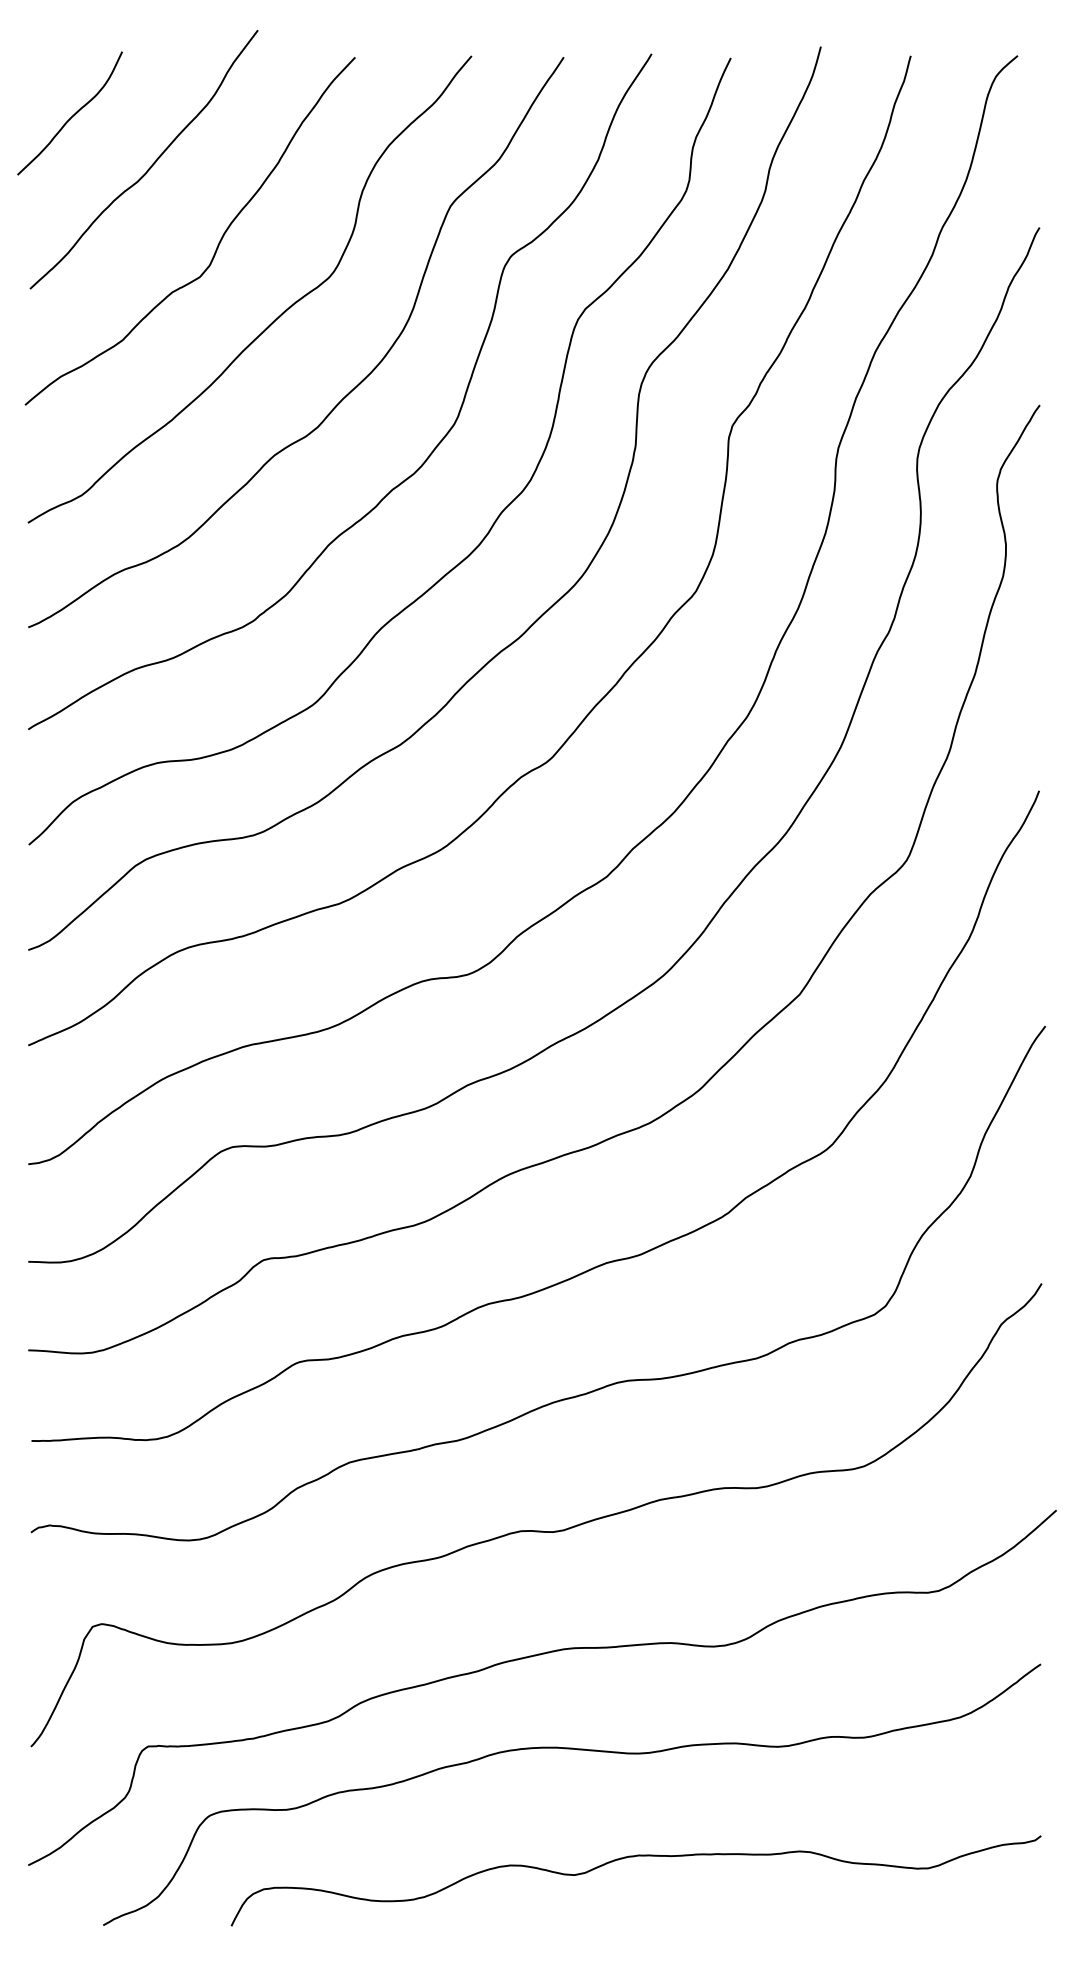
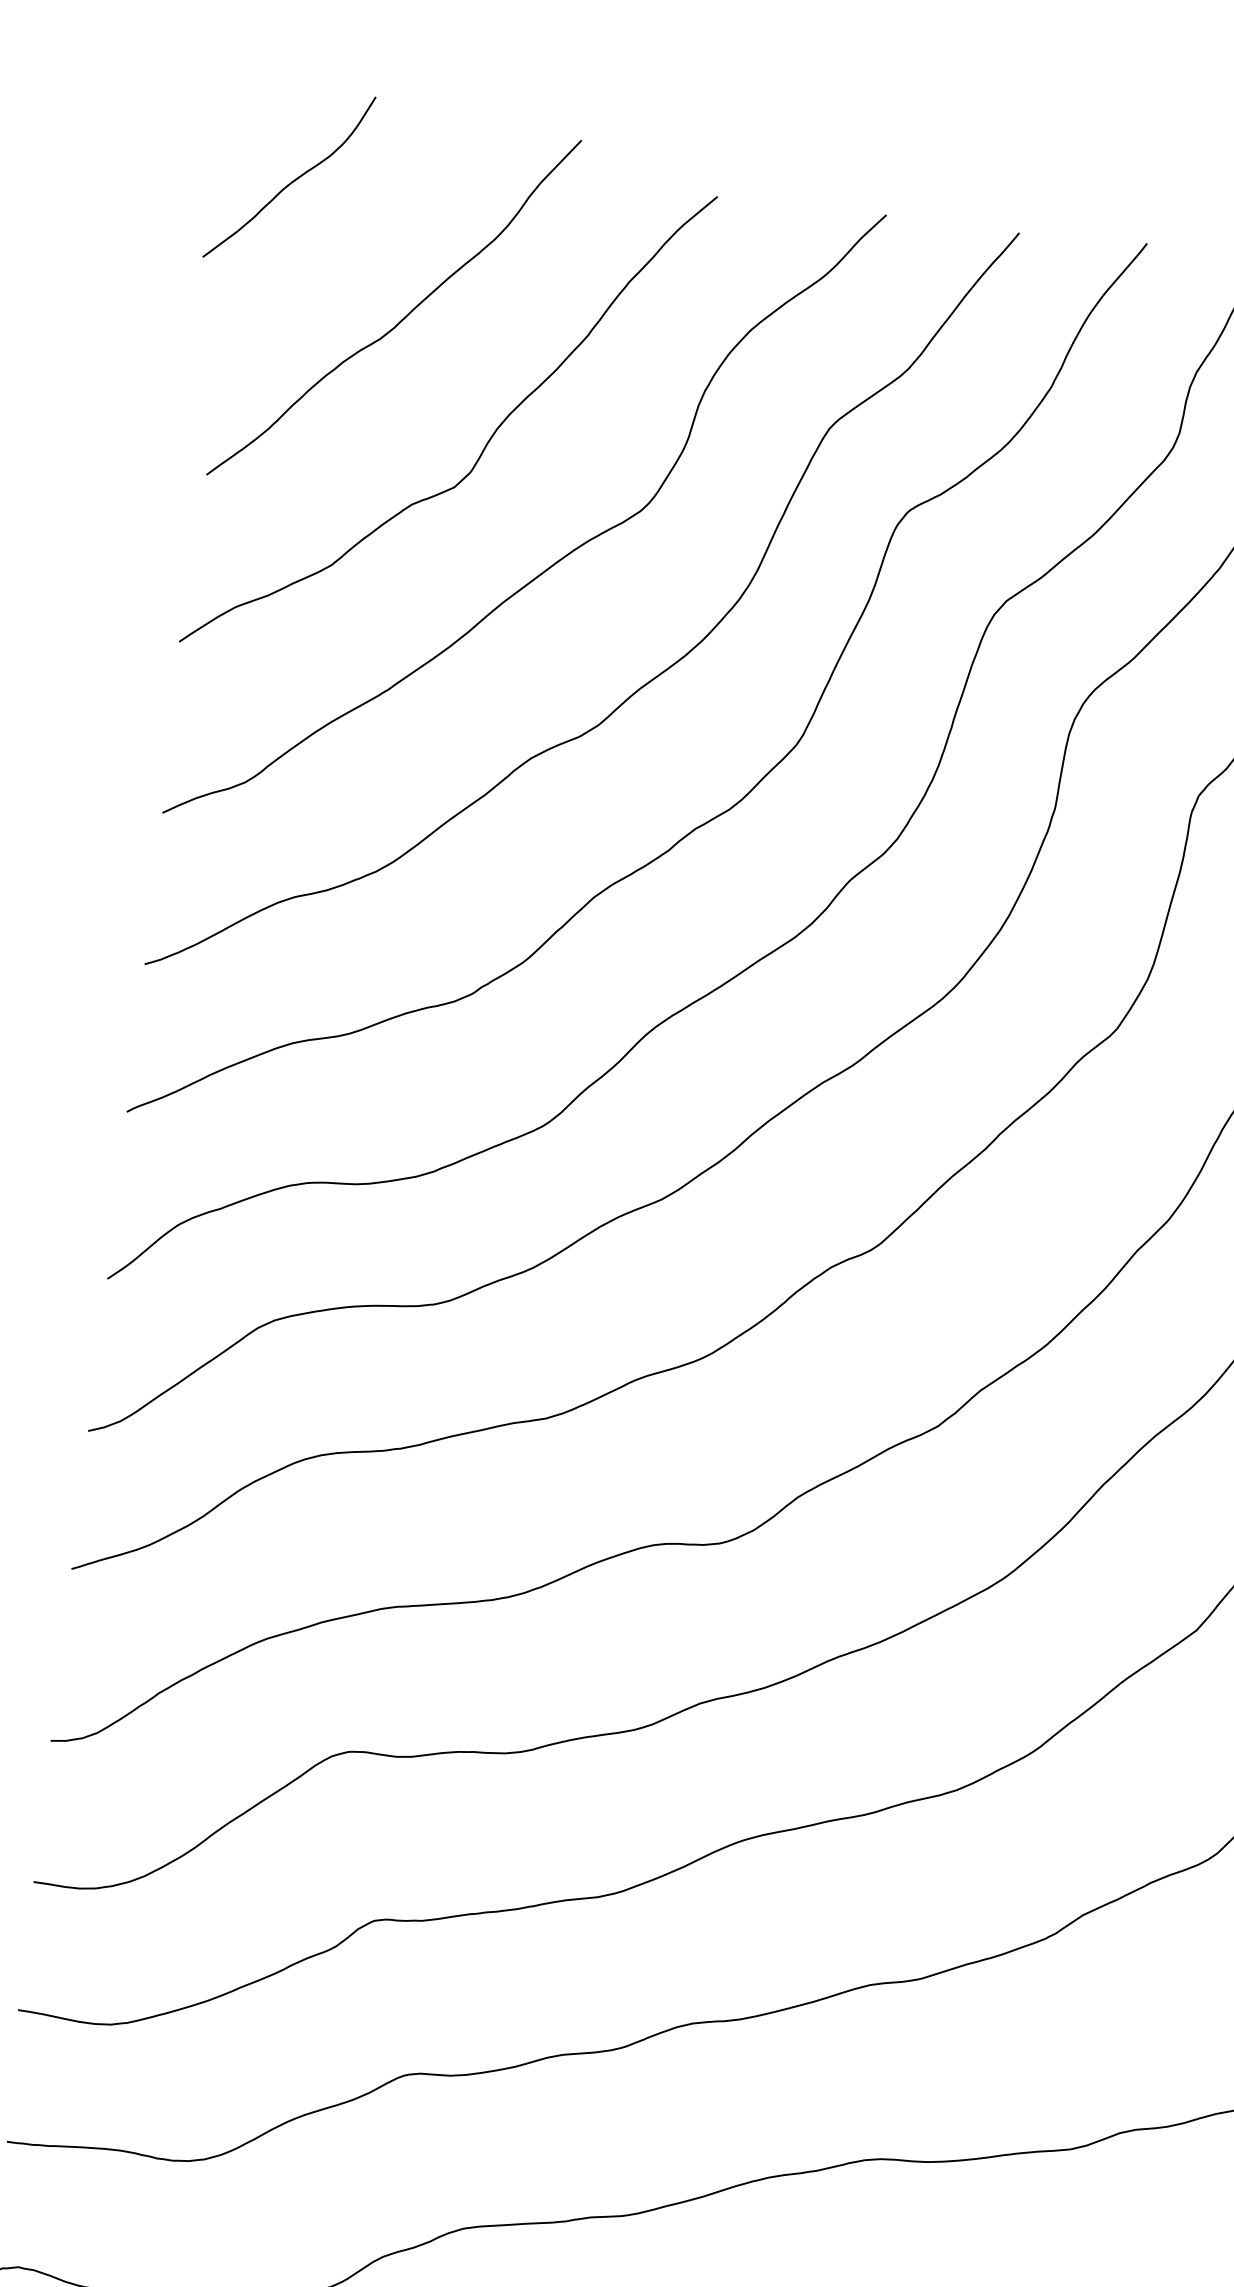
curve: (72, 115) -> (292, 180), moved

